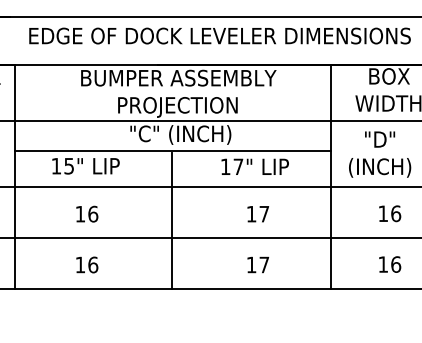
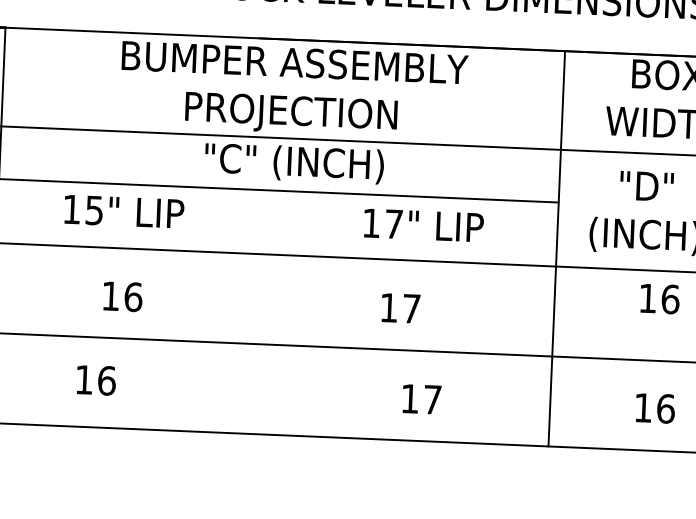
text: (390, 213) -> (660, 298), moved
text: (257, 214) -> (399, 308), moved
line: (172, 220) -> (273, 314), removed
text: (87, 264) -> (96, 379), moved

